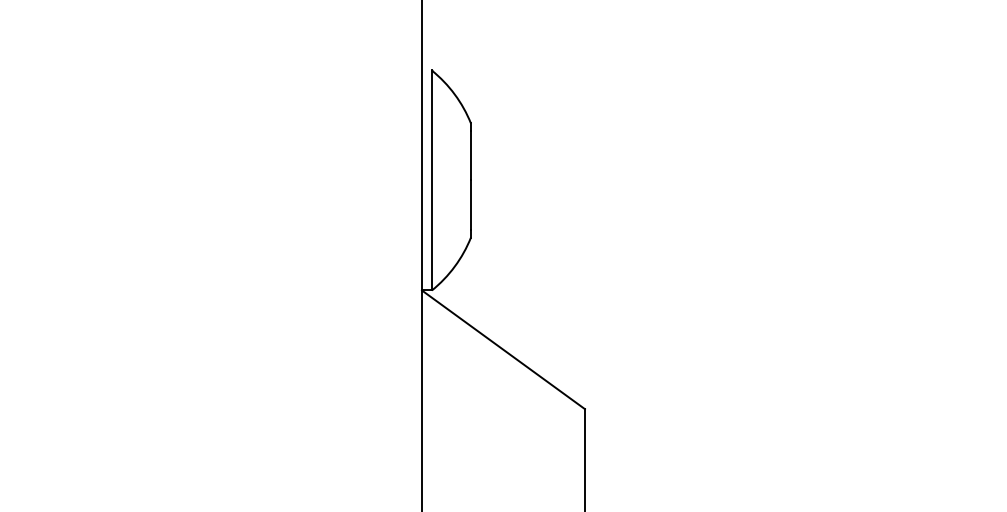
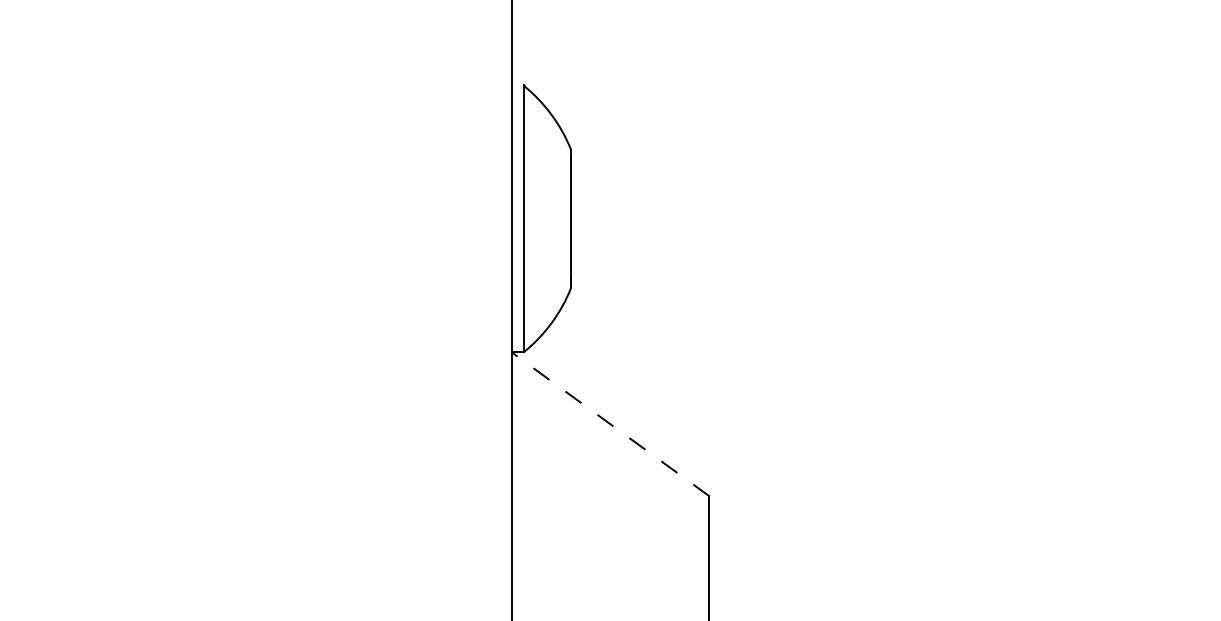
line: (503, 349) -> (610, 423), solid -> dashed

